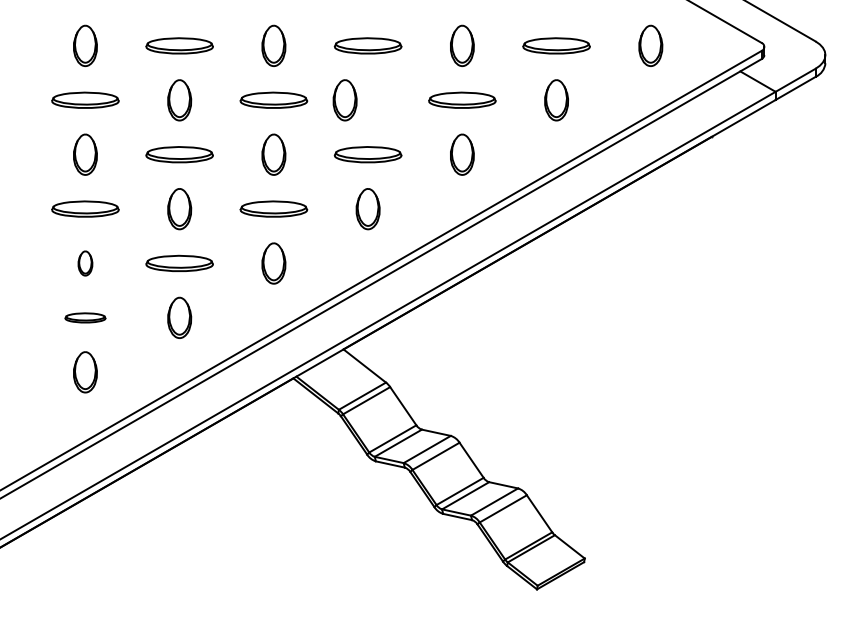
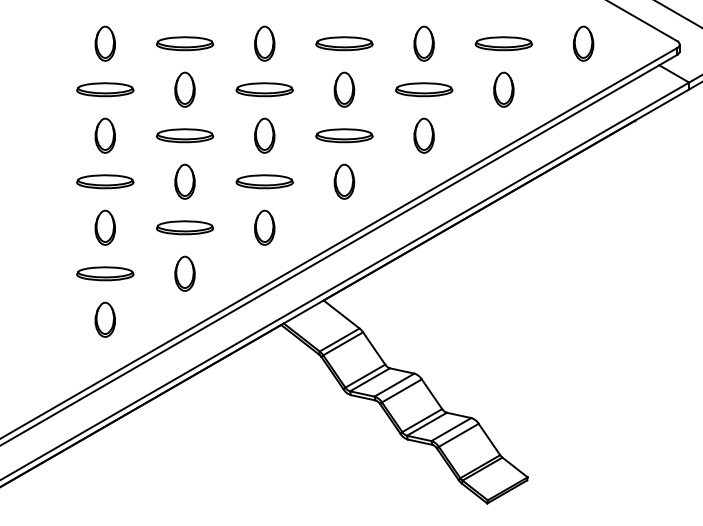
part: (344, 100) -> (343, 89), moved
part: (85, 263) -> (105, 227), size x1.67
part: (85, 317) -> (105, 273), size x1.67

